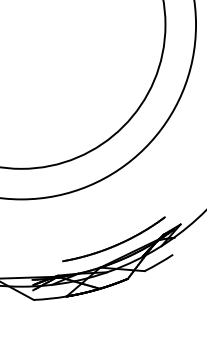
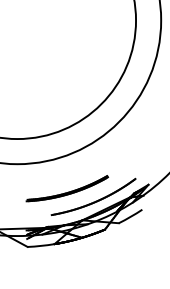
part: (81, 228) -> (66, 188), added

